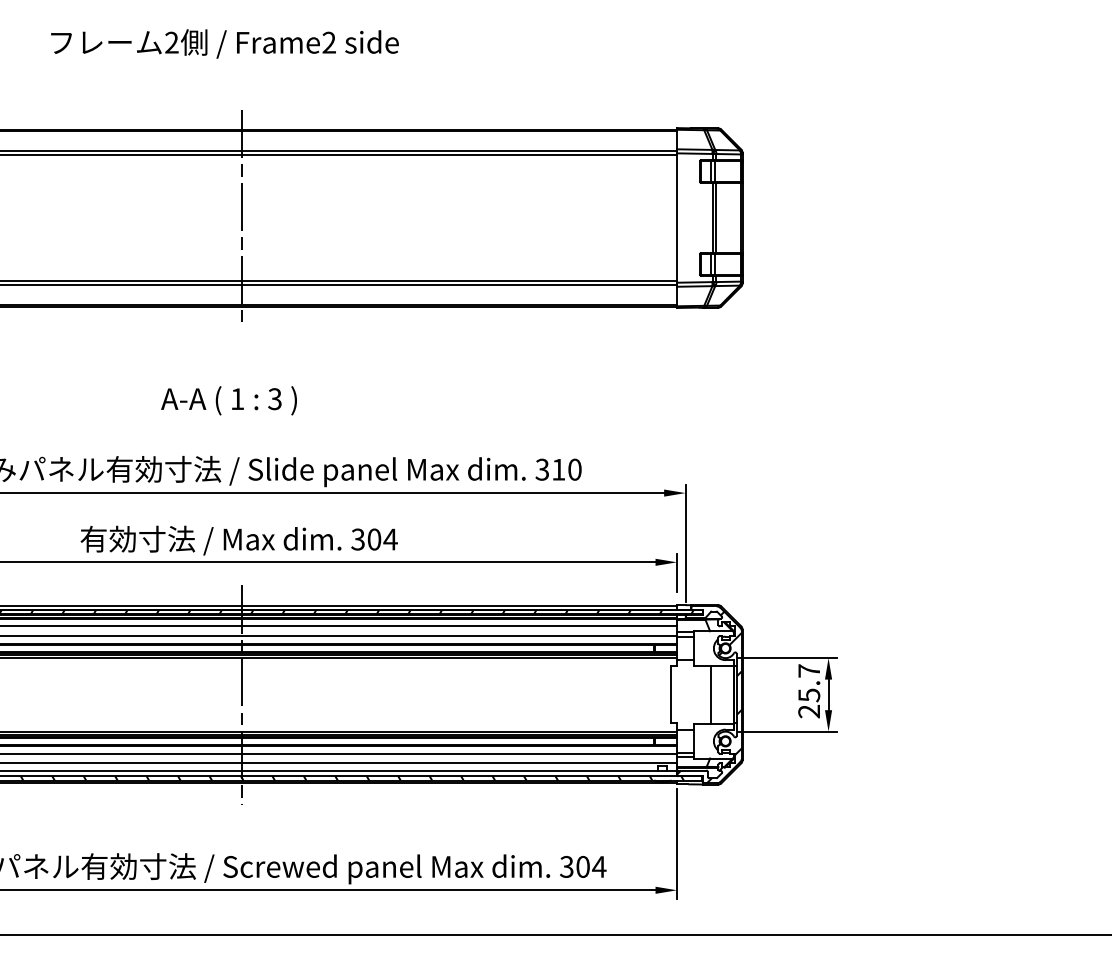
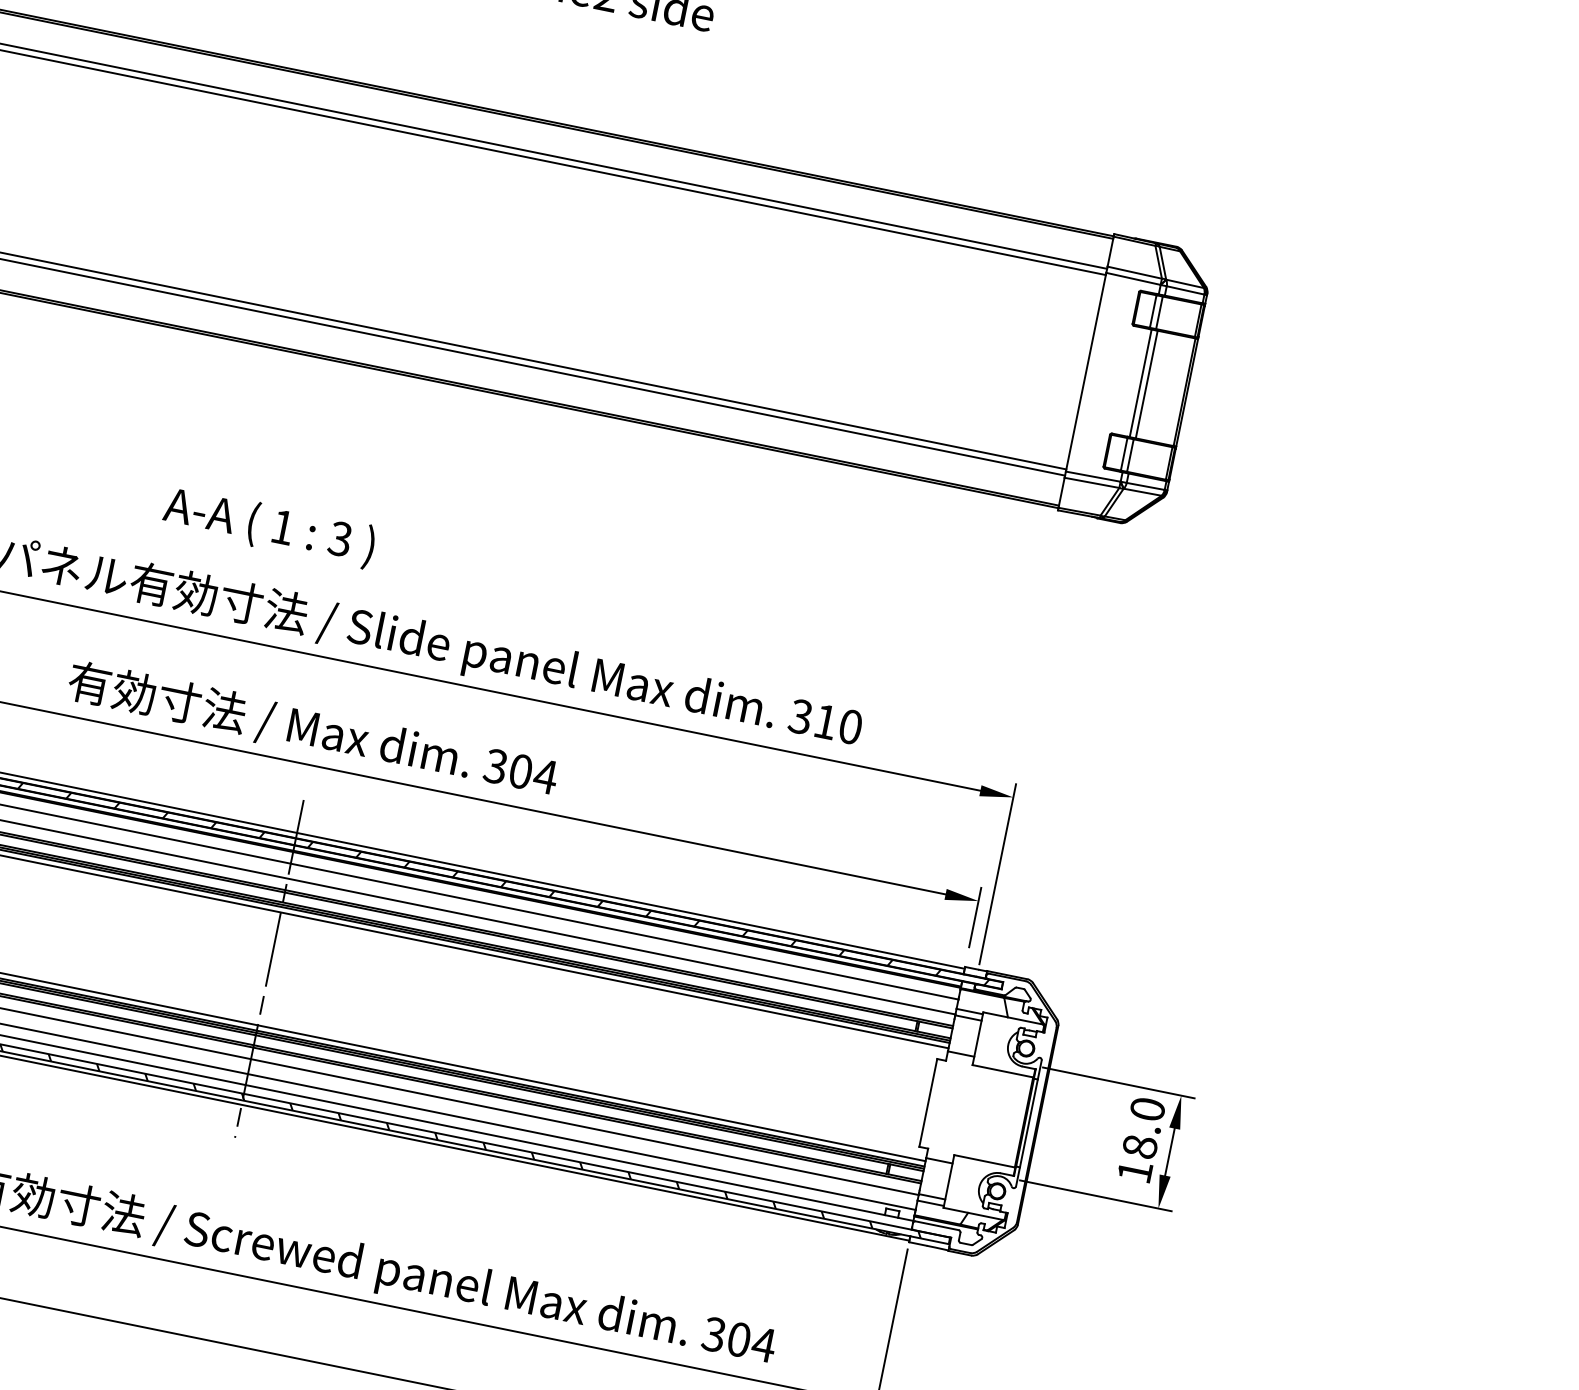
line: (242, 217) -> (418, 235), removed
text: (228, 400) -> (268, 526), moved
text: (809, 691) -> (1141, 1140), 25.7 -> 18.0
line: (710, 694) -> (988, 1114), removed
hatch: (708, 697) -> (984, 1118), removed

